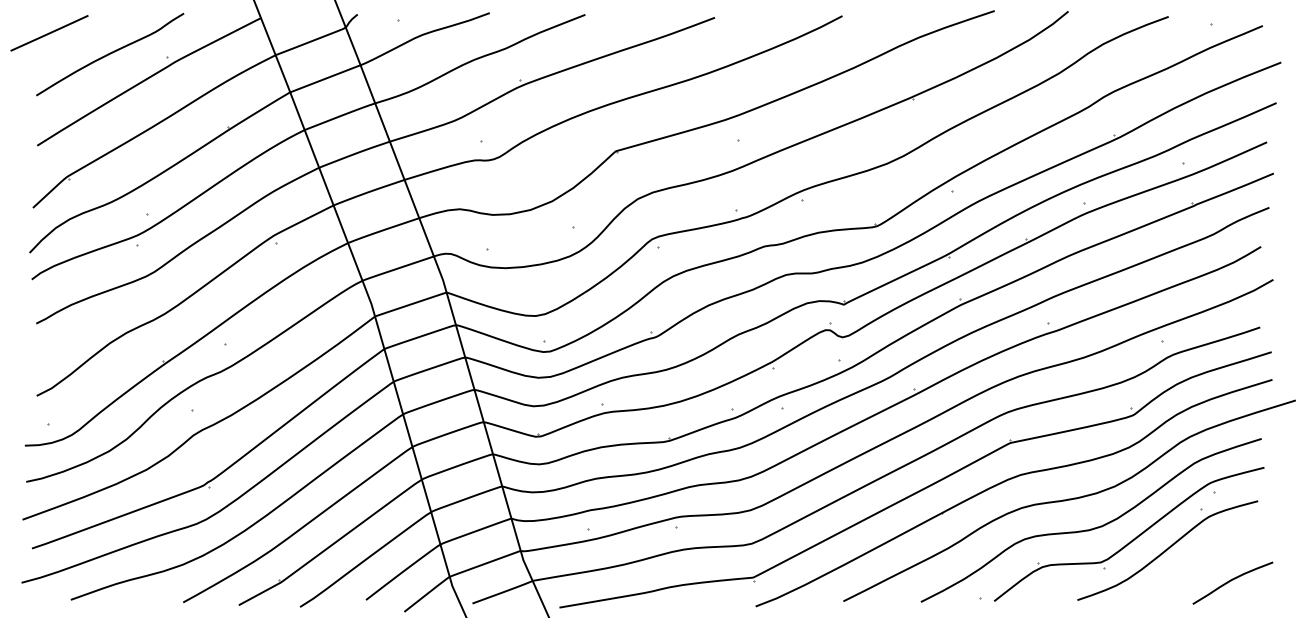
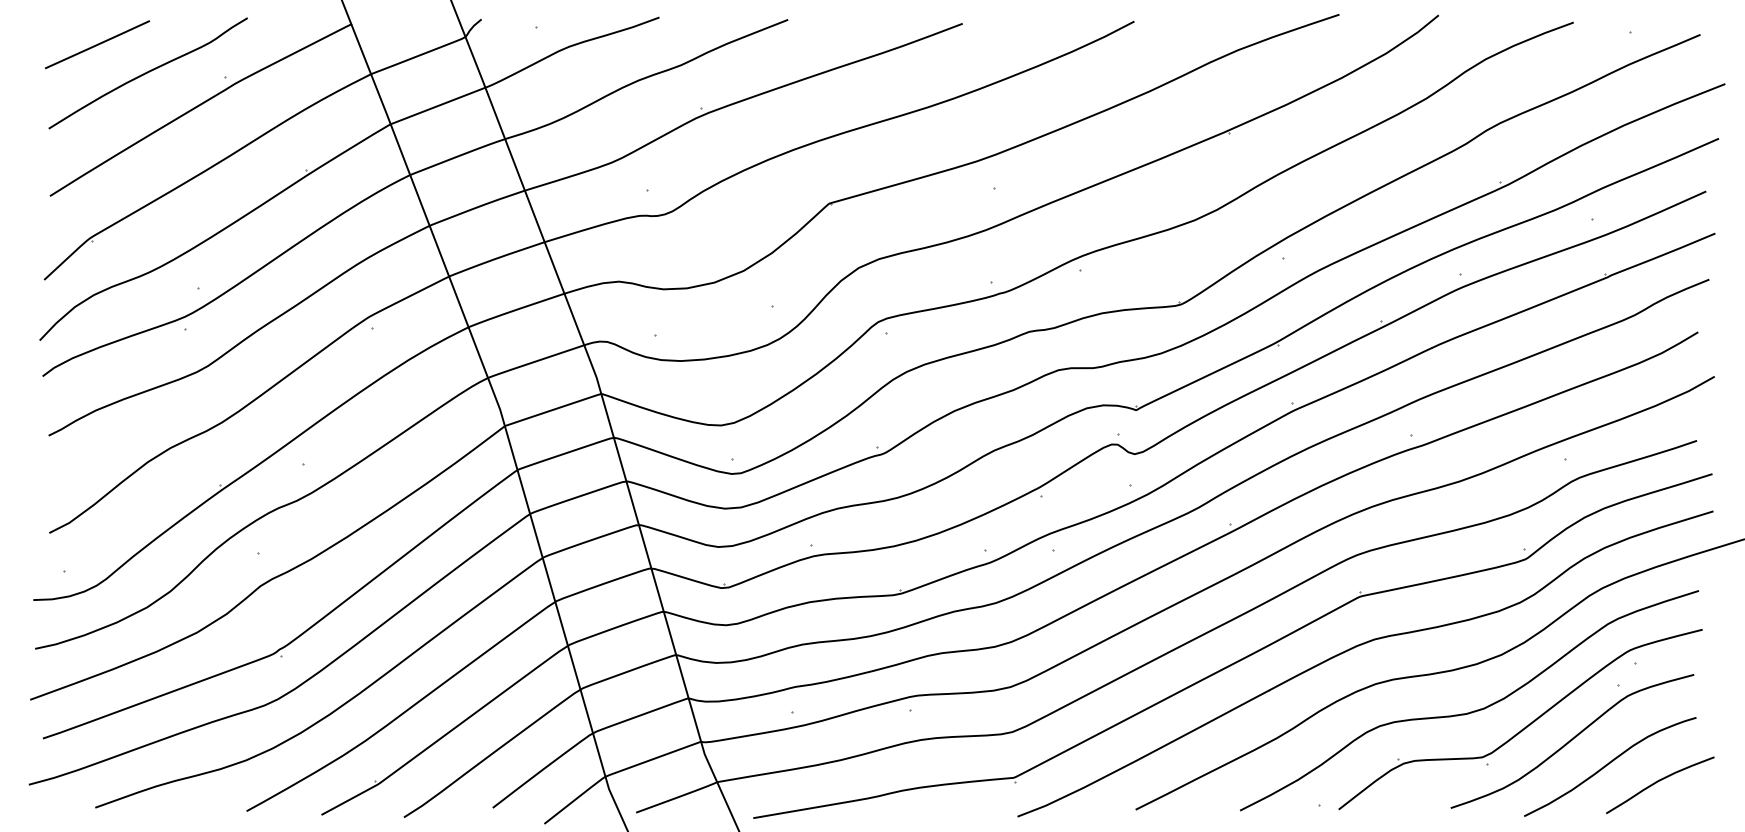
line: (49, 33) -> (97, 44), moved
curve: (1194, 568) -> (1608, 765), added

